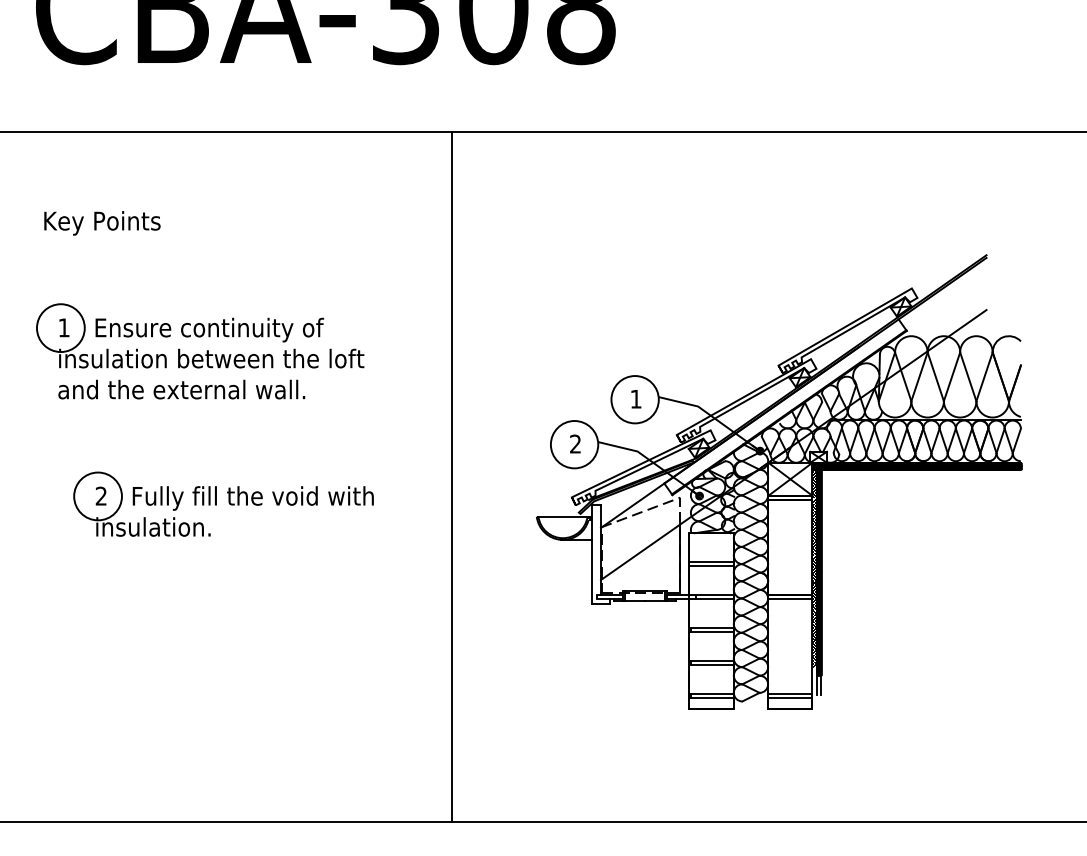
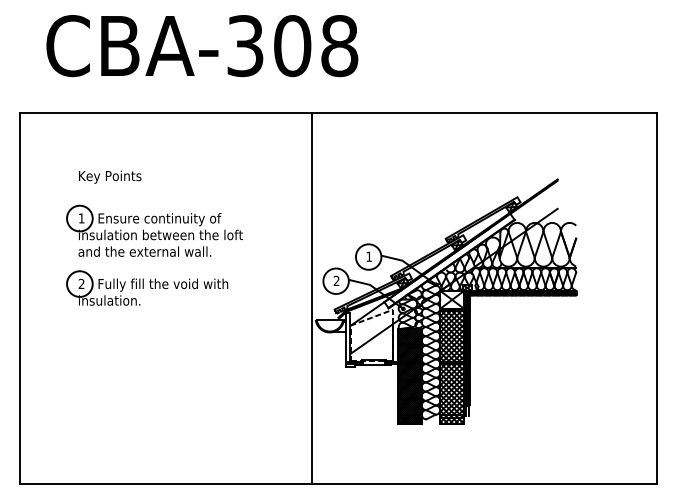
text: (102, 221) -> (110, 176), moved
part: (199, 350) -> (154, 230), moved
line: (452, 476) -> (312, 298), moved
part: (223, 502) -> (147, 287), moved
hatch: (790, 605) -> (452, 367), added
hatch: (711, 619) -> (409, 375), added

